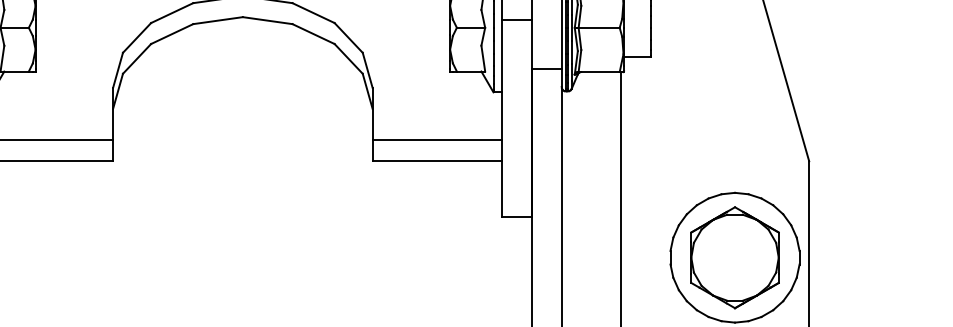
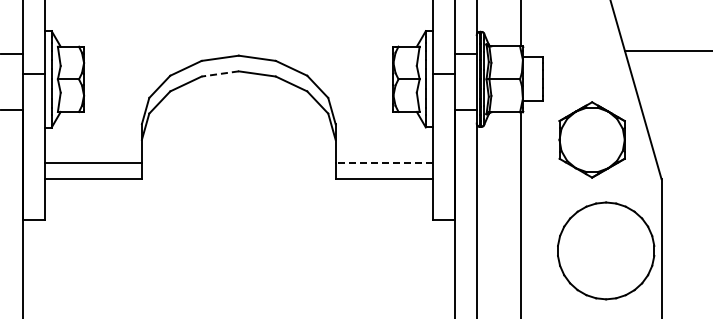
line: (218, 20) -> (220, 73), solid -> dashed
line: (436, 140) -> (383, 163), solid -> dashed
part: (734, 257) -> (591, 139), moved

